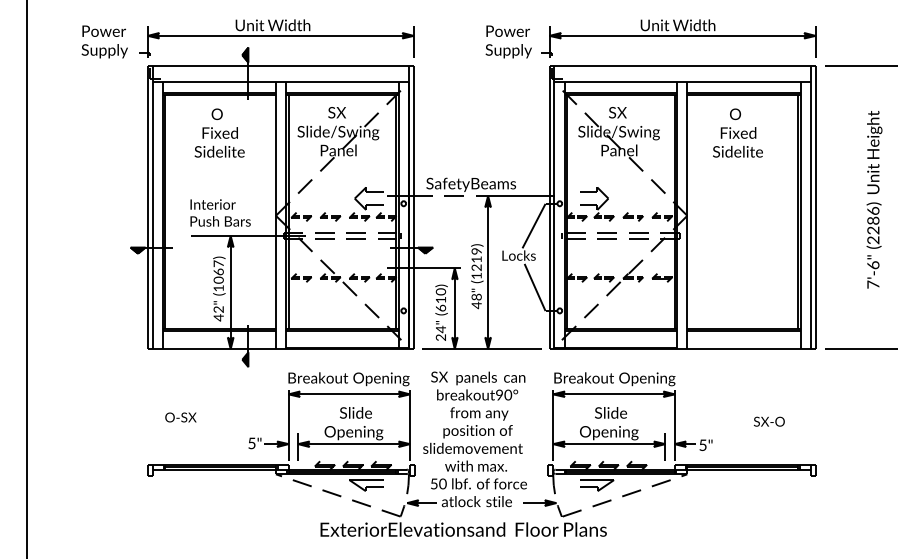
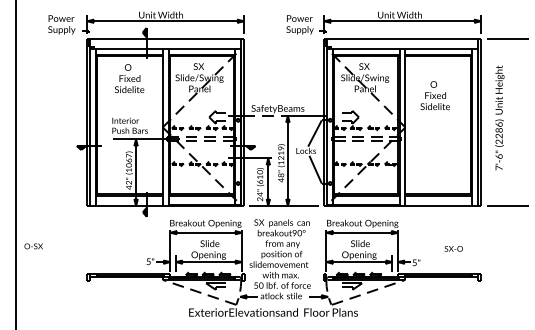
text: (736, 132) -> (434, 95), moved
text: (873, 198) -> (499, 117), moved
text: (180, 417) -> (33, 246), moved

